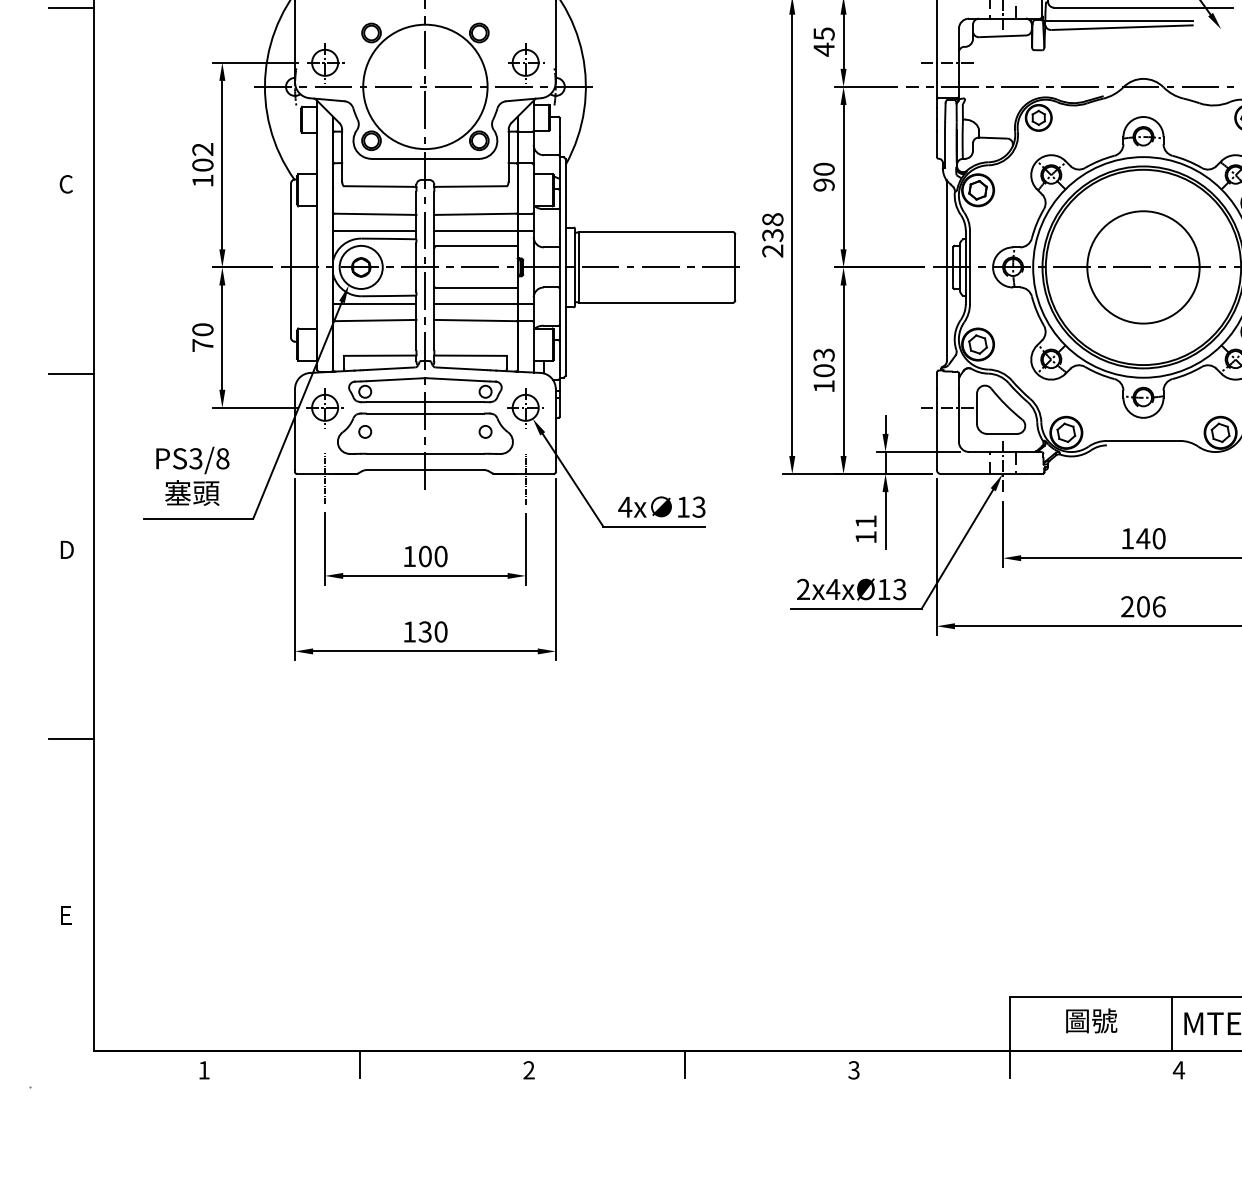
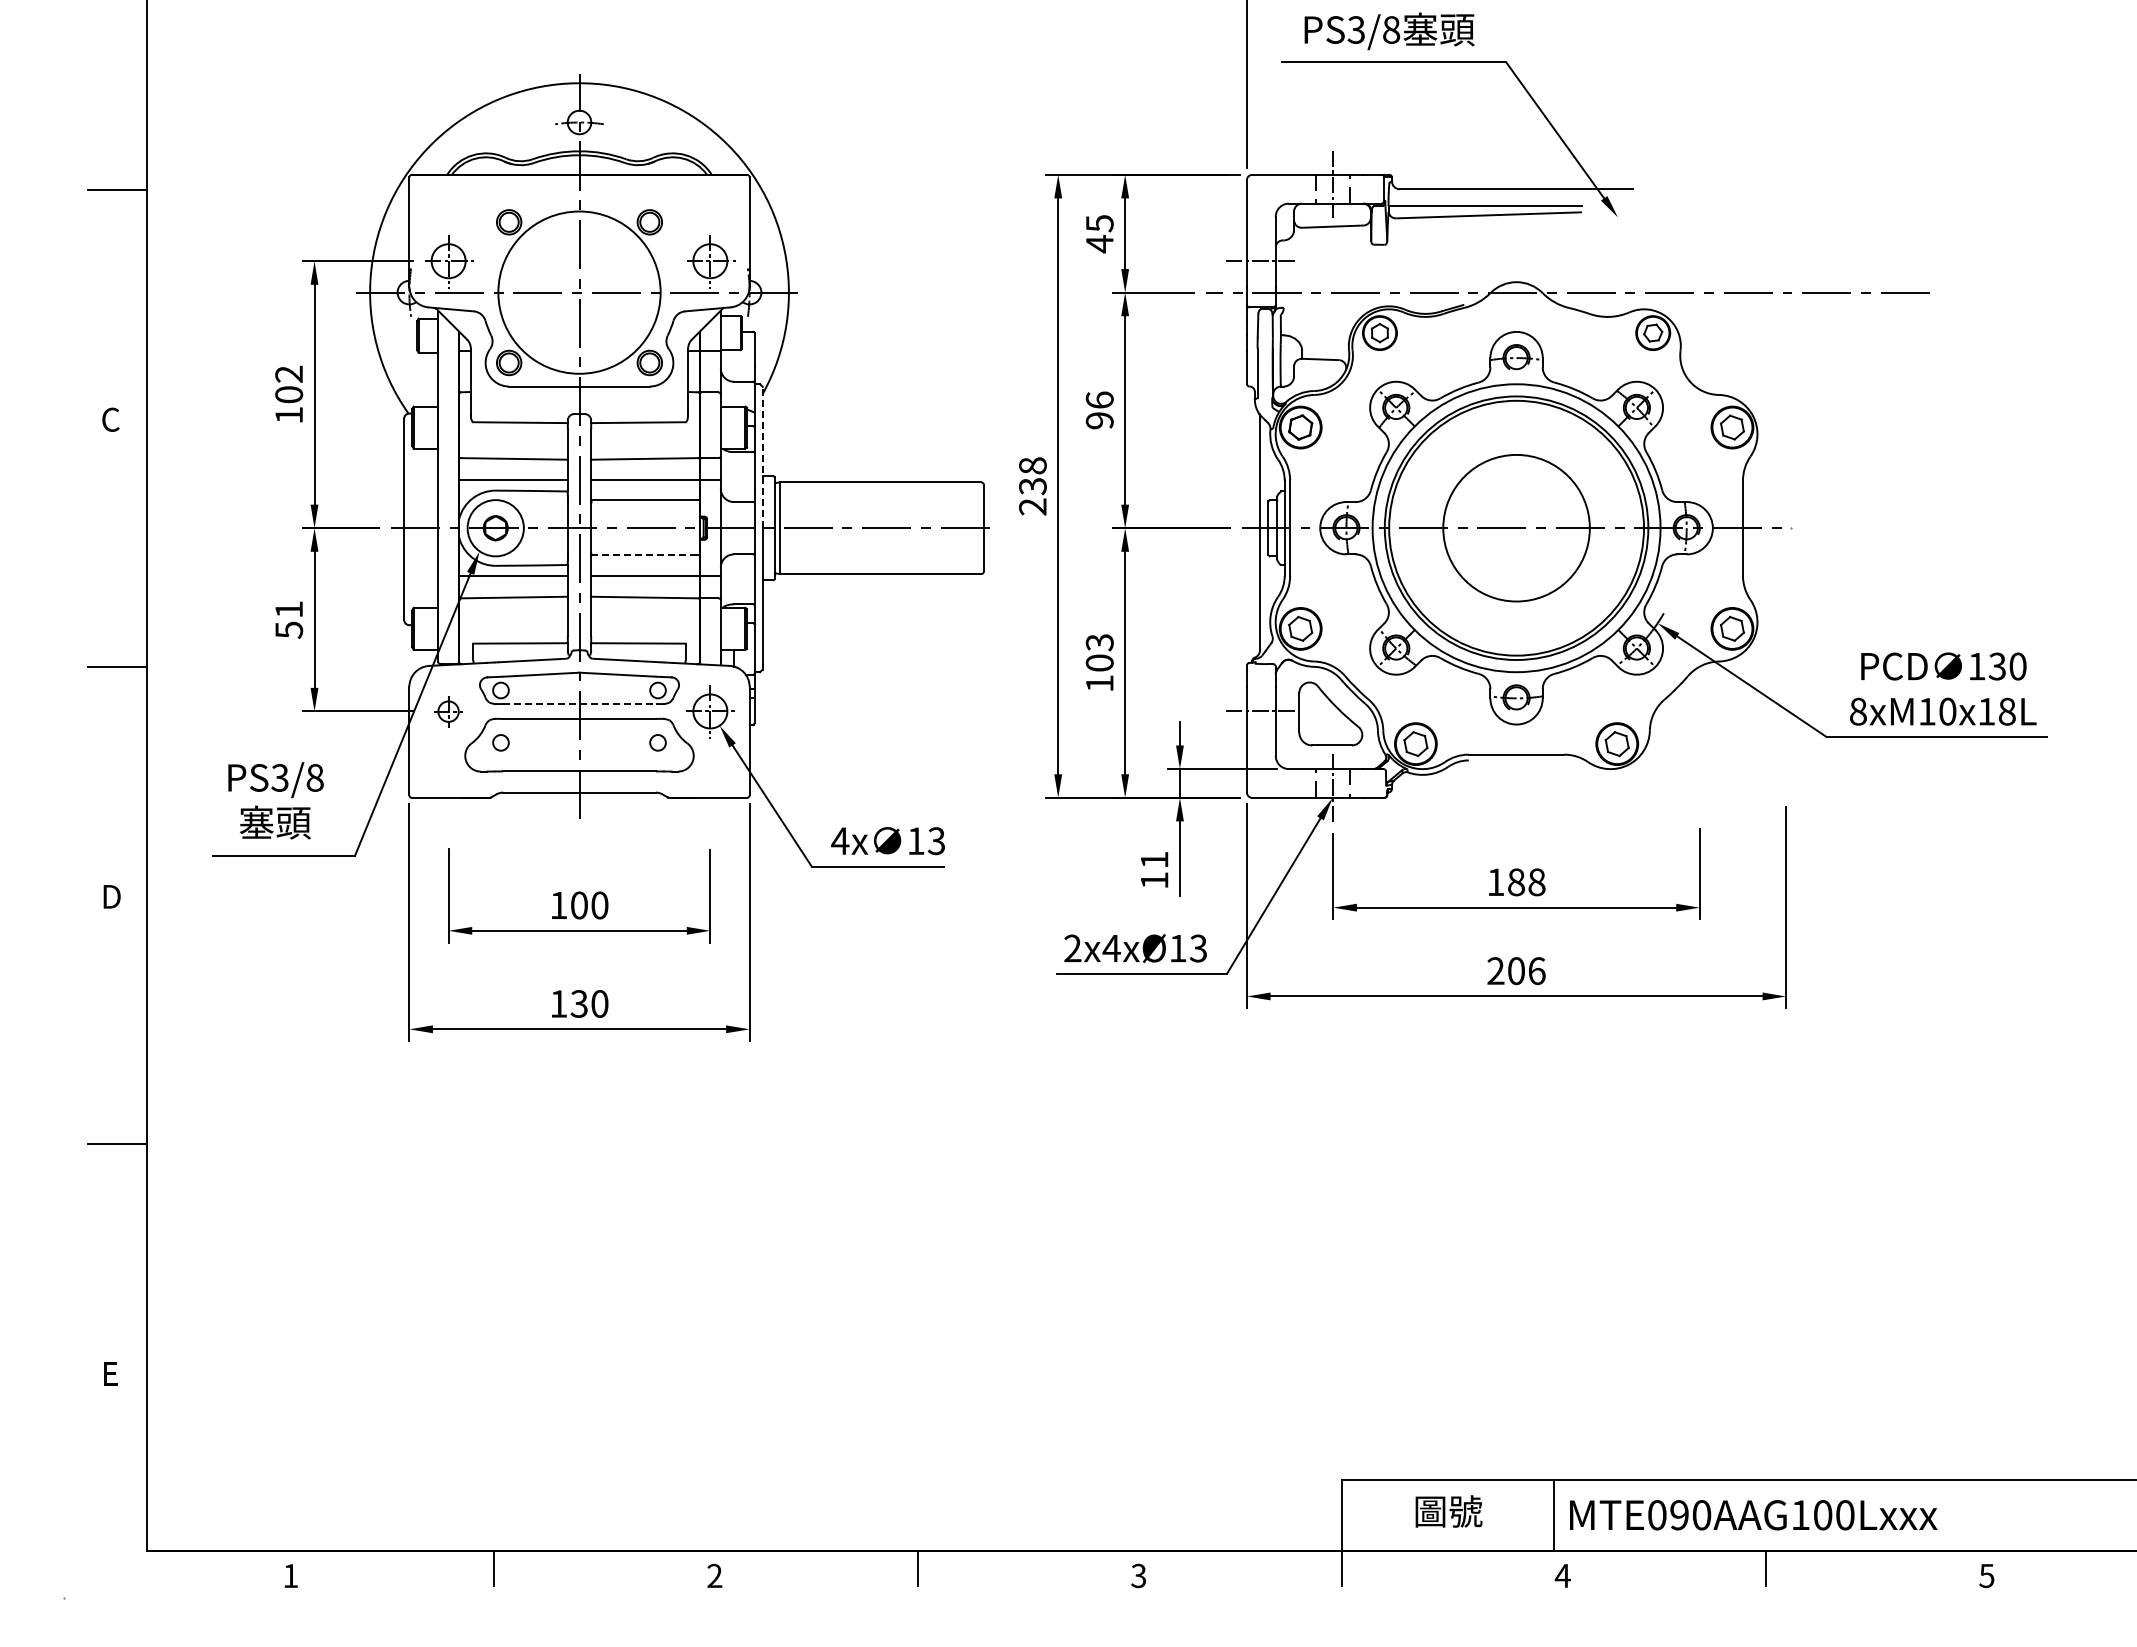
text: (823, 168) -> (1099, 399), 90 -> 96
line: (565, 213) -> (762, 457), solid -> dashed
line: (474, 288) -> (643, 555), solid -> dashed
text: (203, 338) -> (289, 620), 70 -> 51
line: (426, 402) -> (580, 704), solid -> dashed
part: (325, 407) -> (448, 711), size x0.6
line: (325, 478) -> (448, 803), removed
line: (525, 479) -> (710, 804), removed
text: (1151, 538) -> (1526, 882), 140 -> 188

